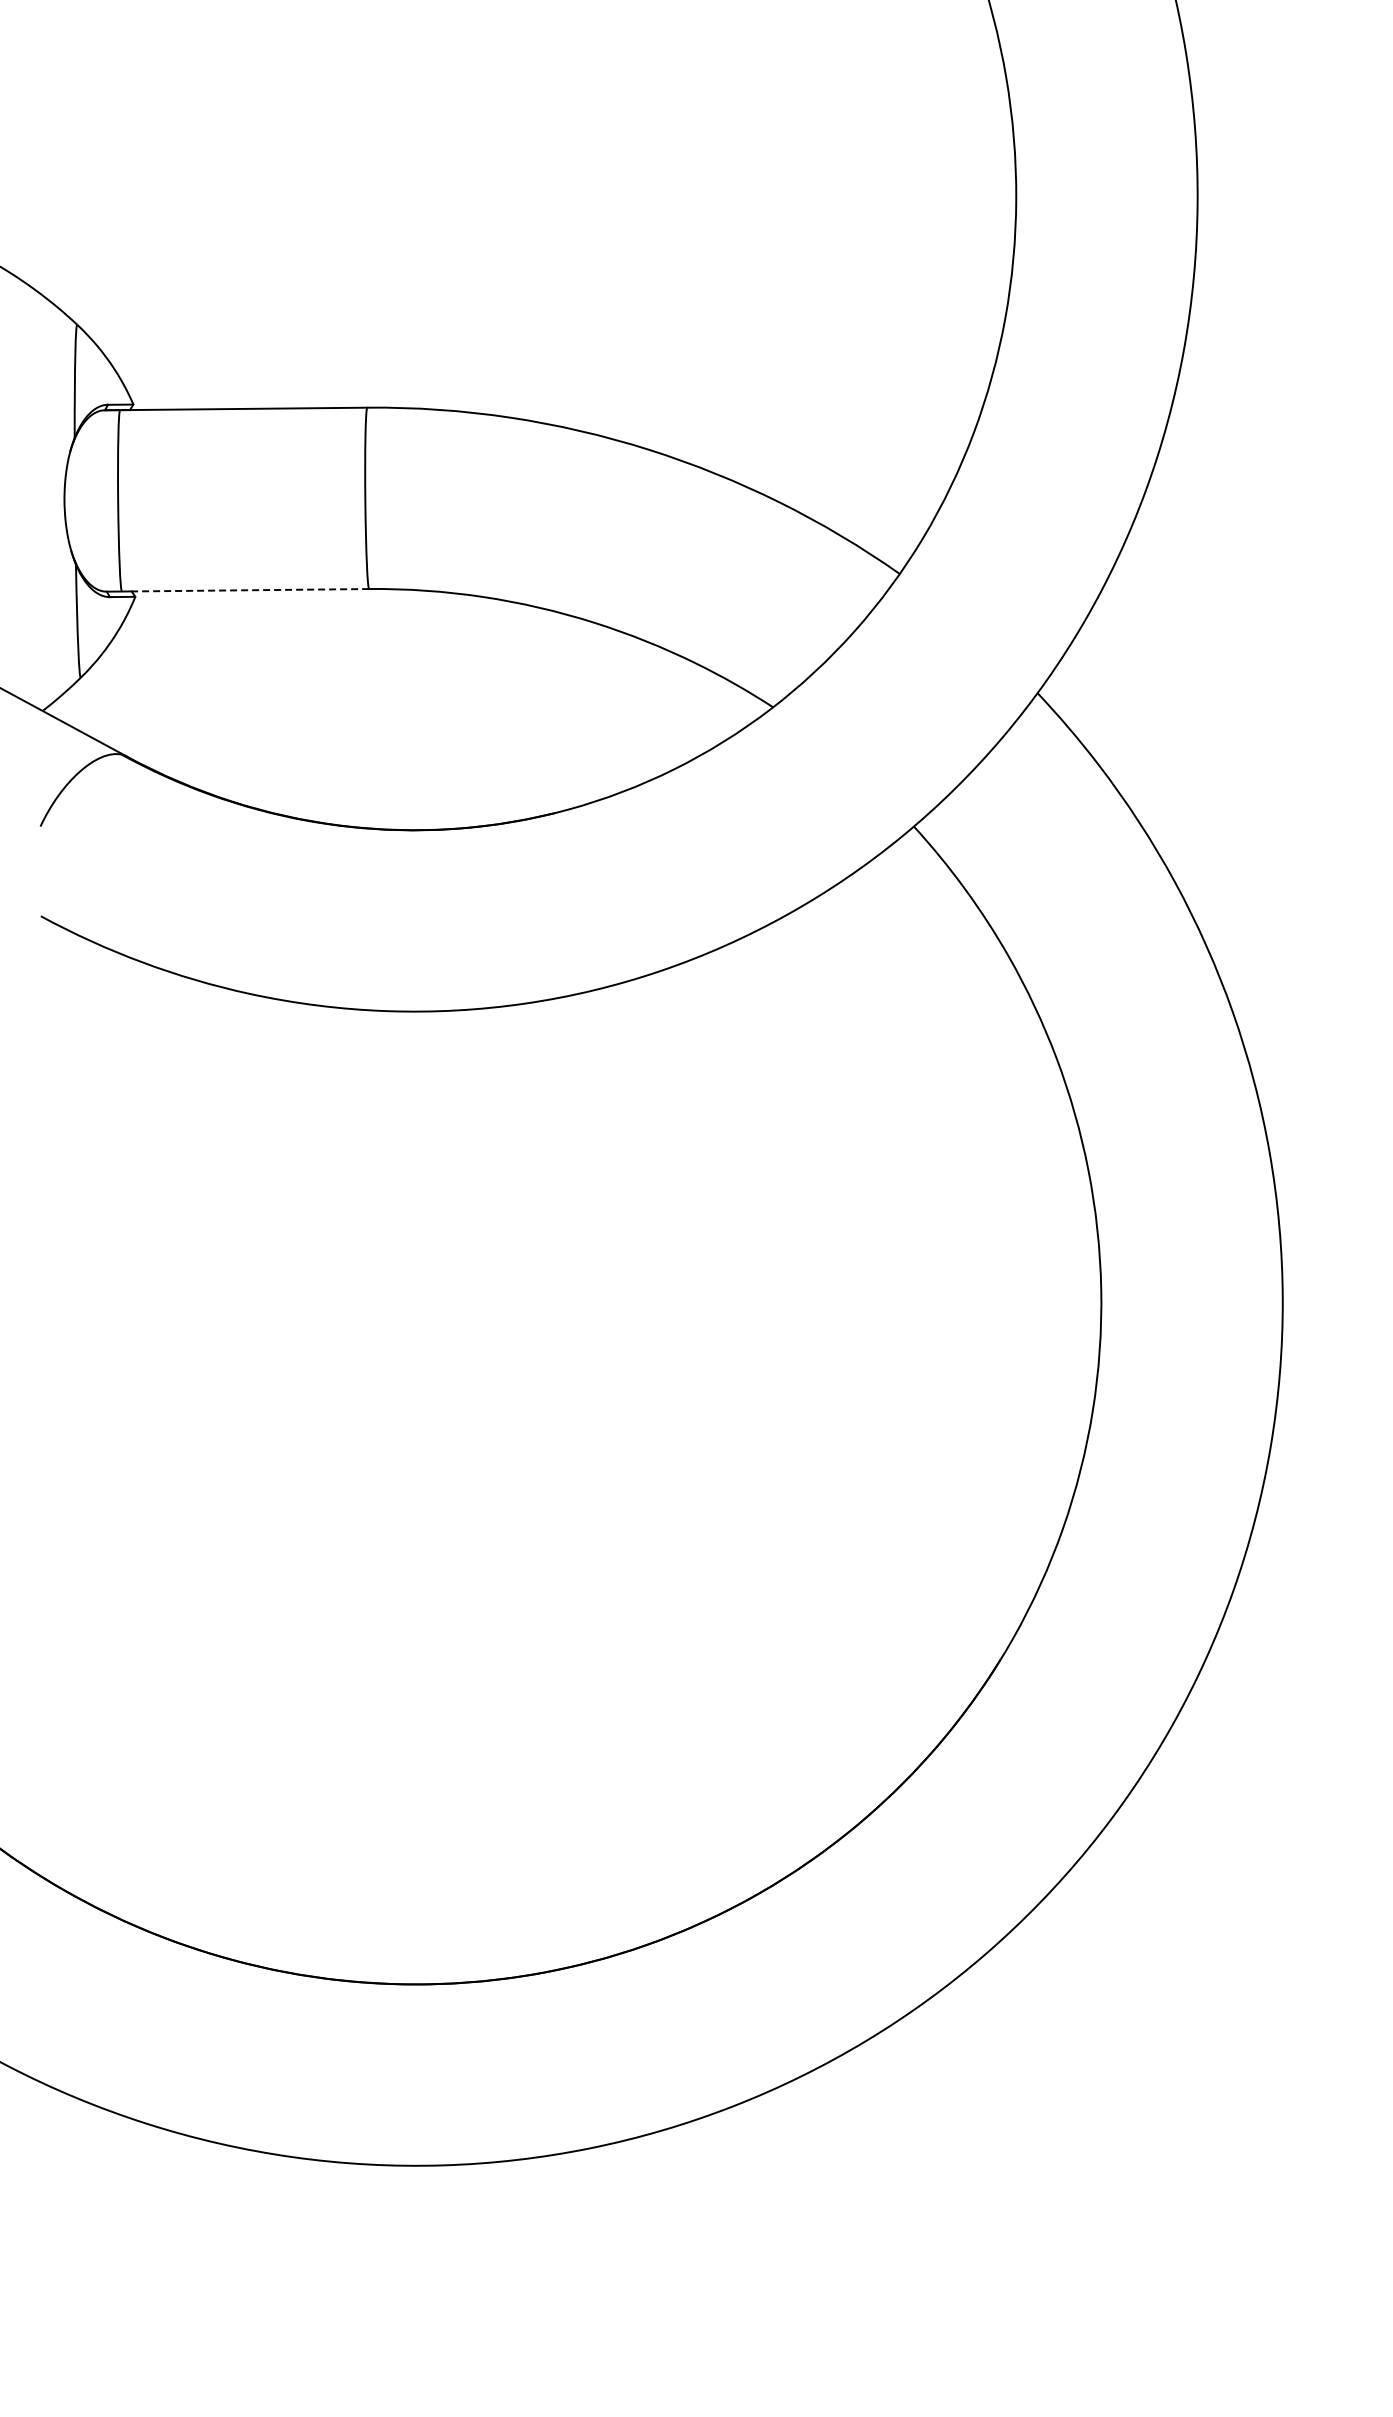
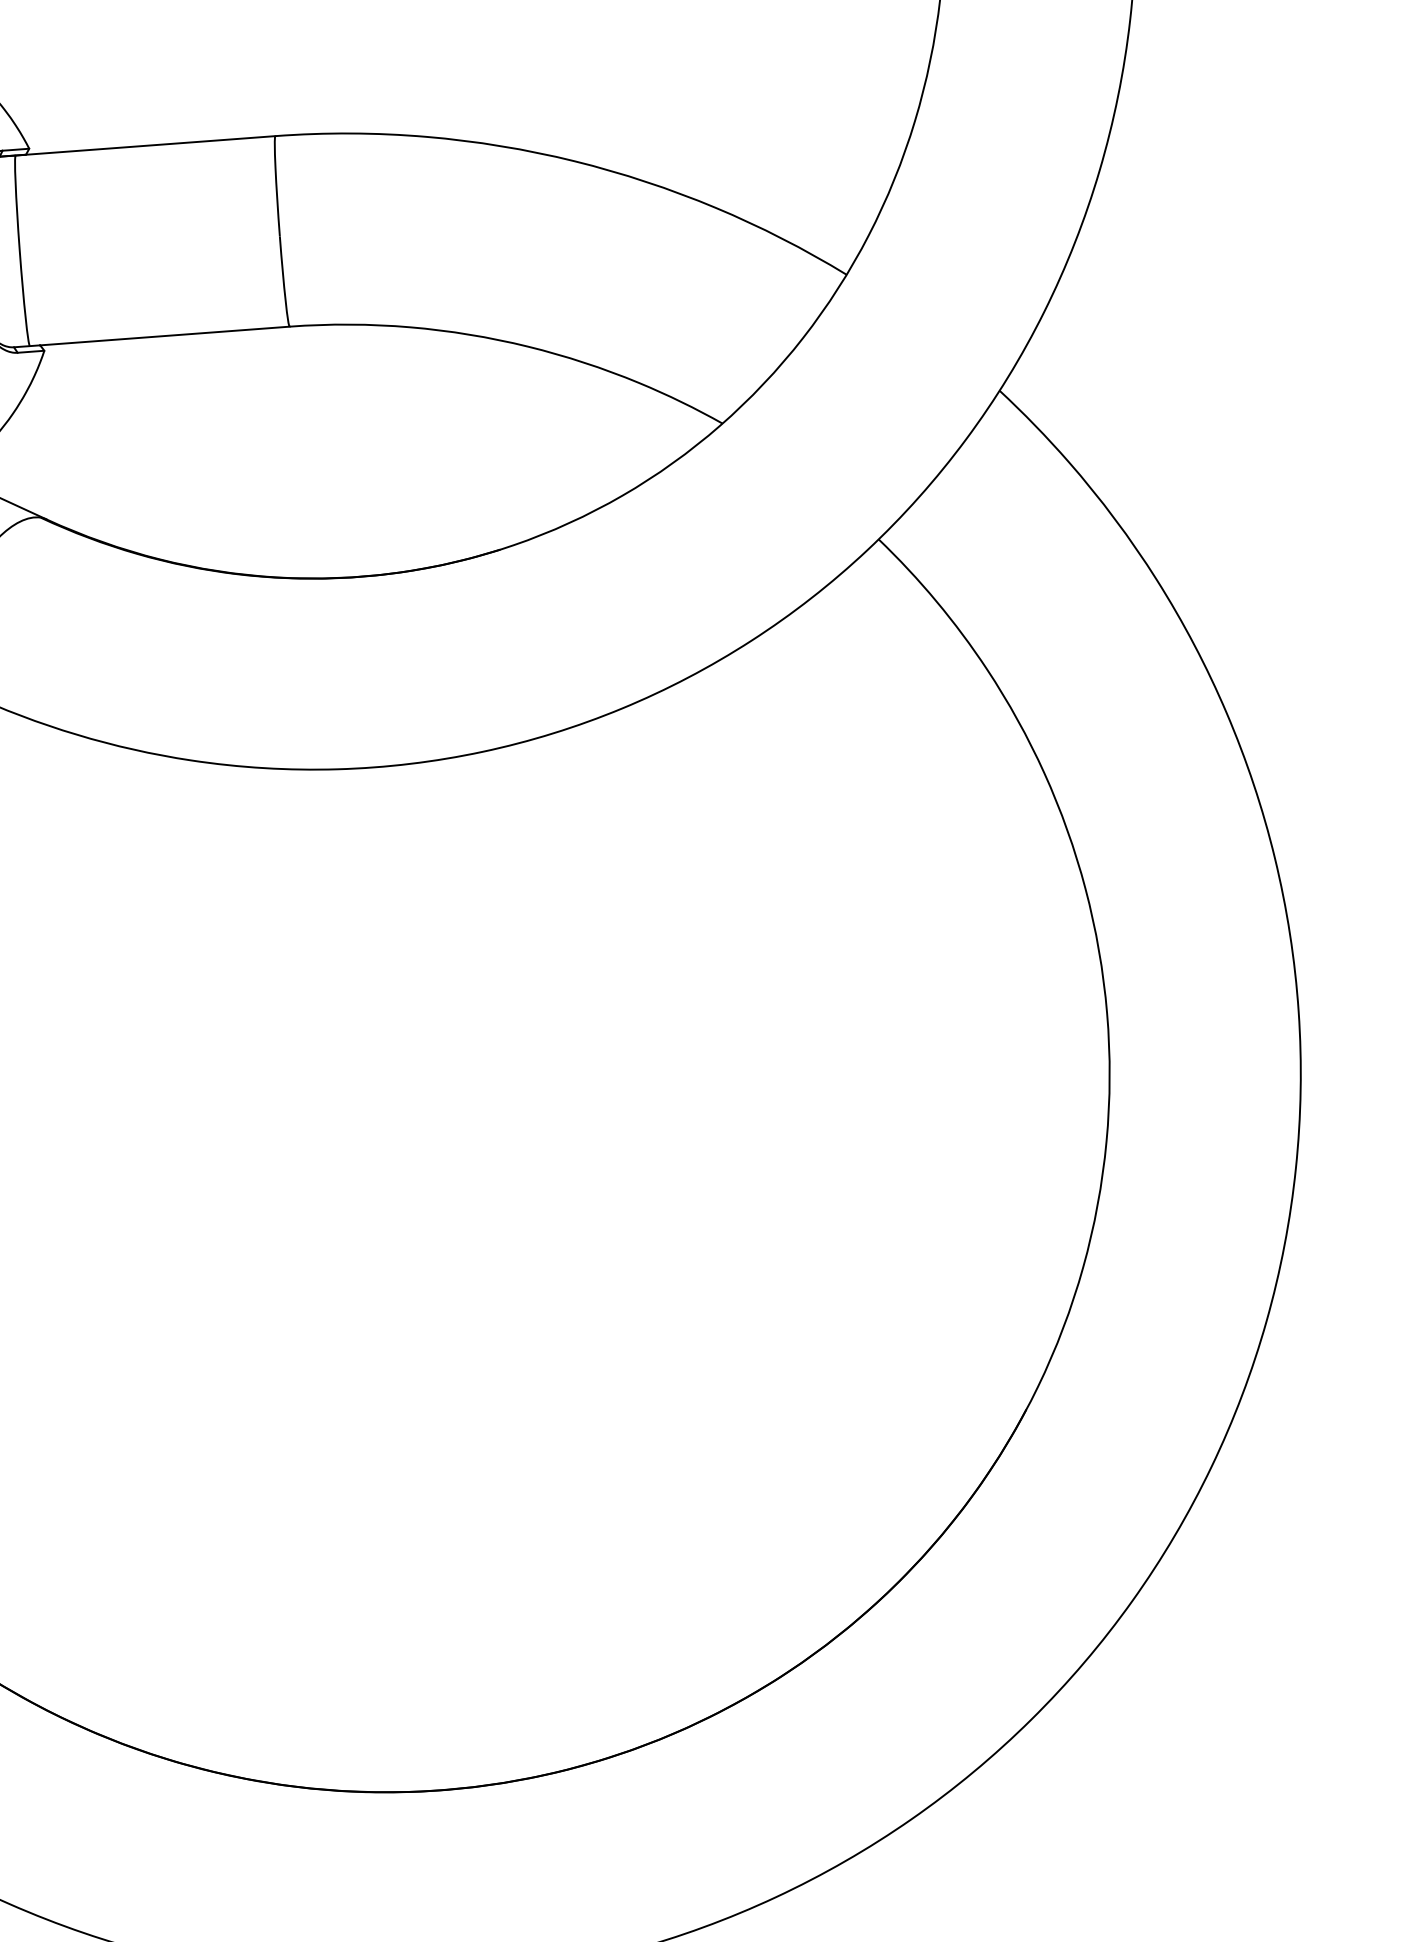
line: (250, 590) -> (165, 336), dashed -> solid

